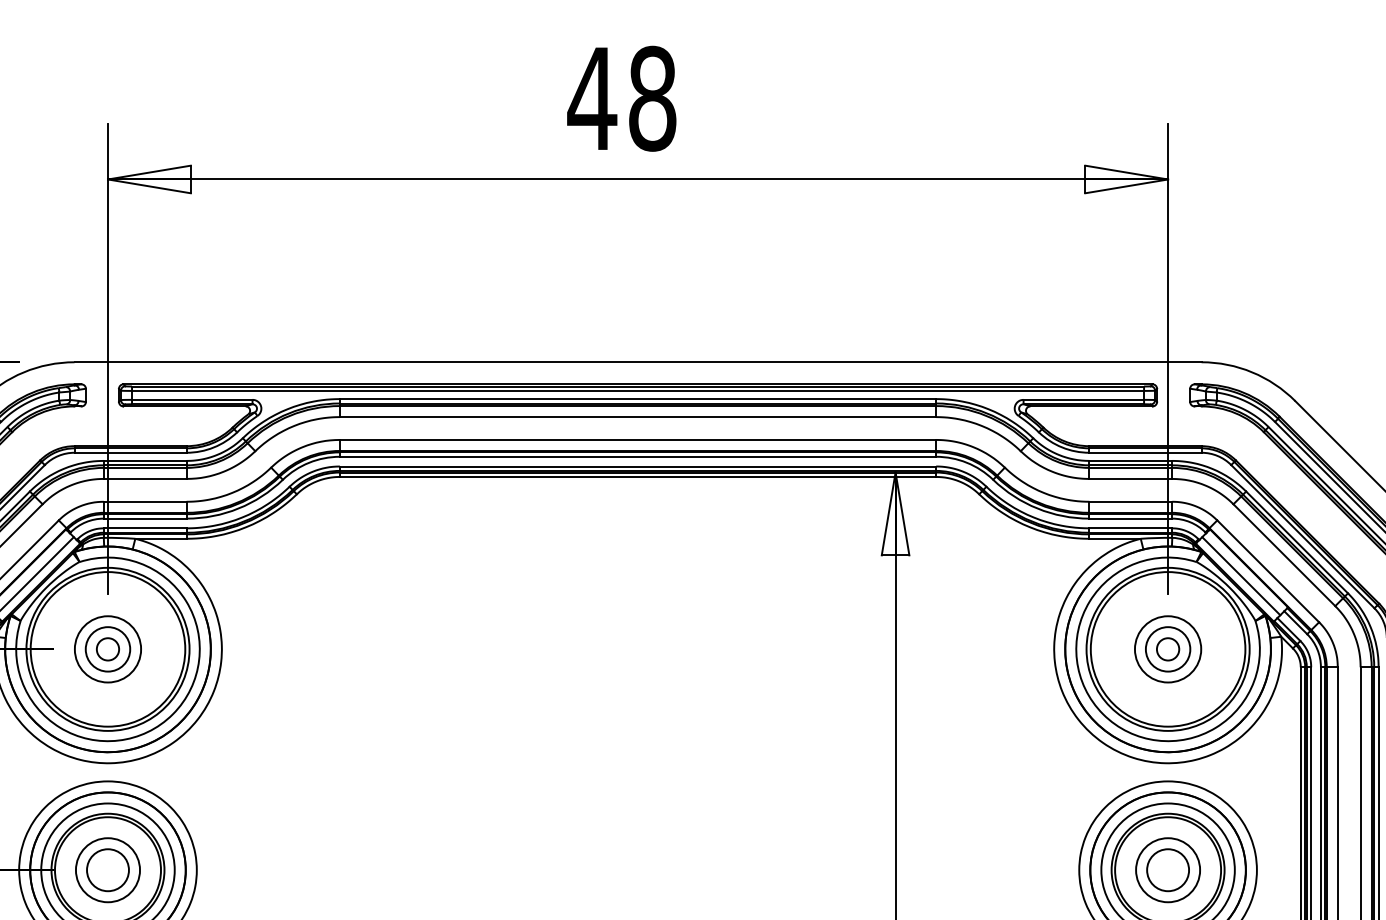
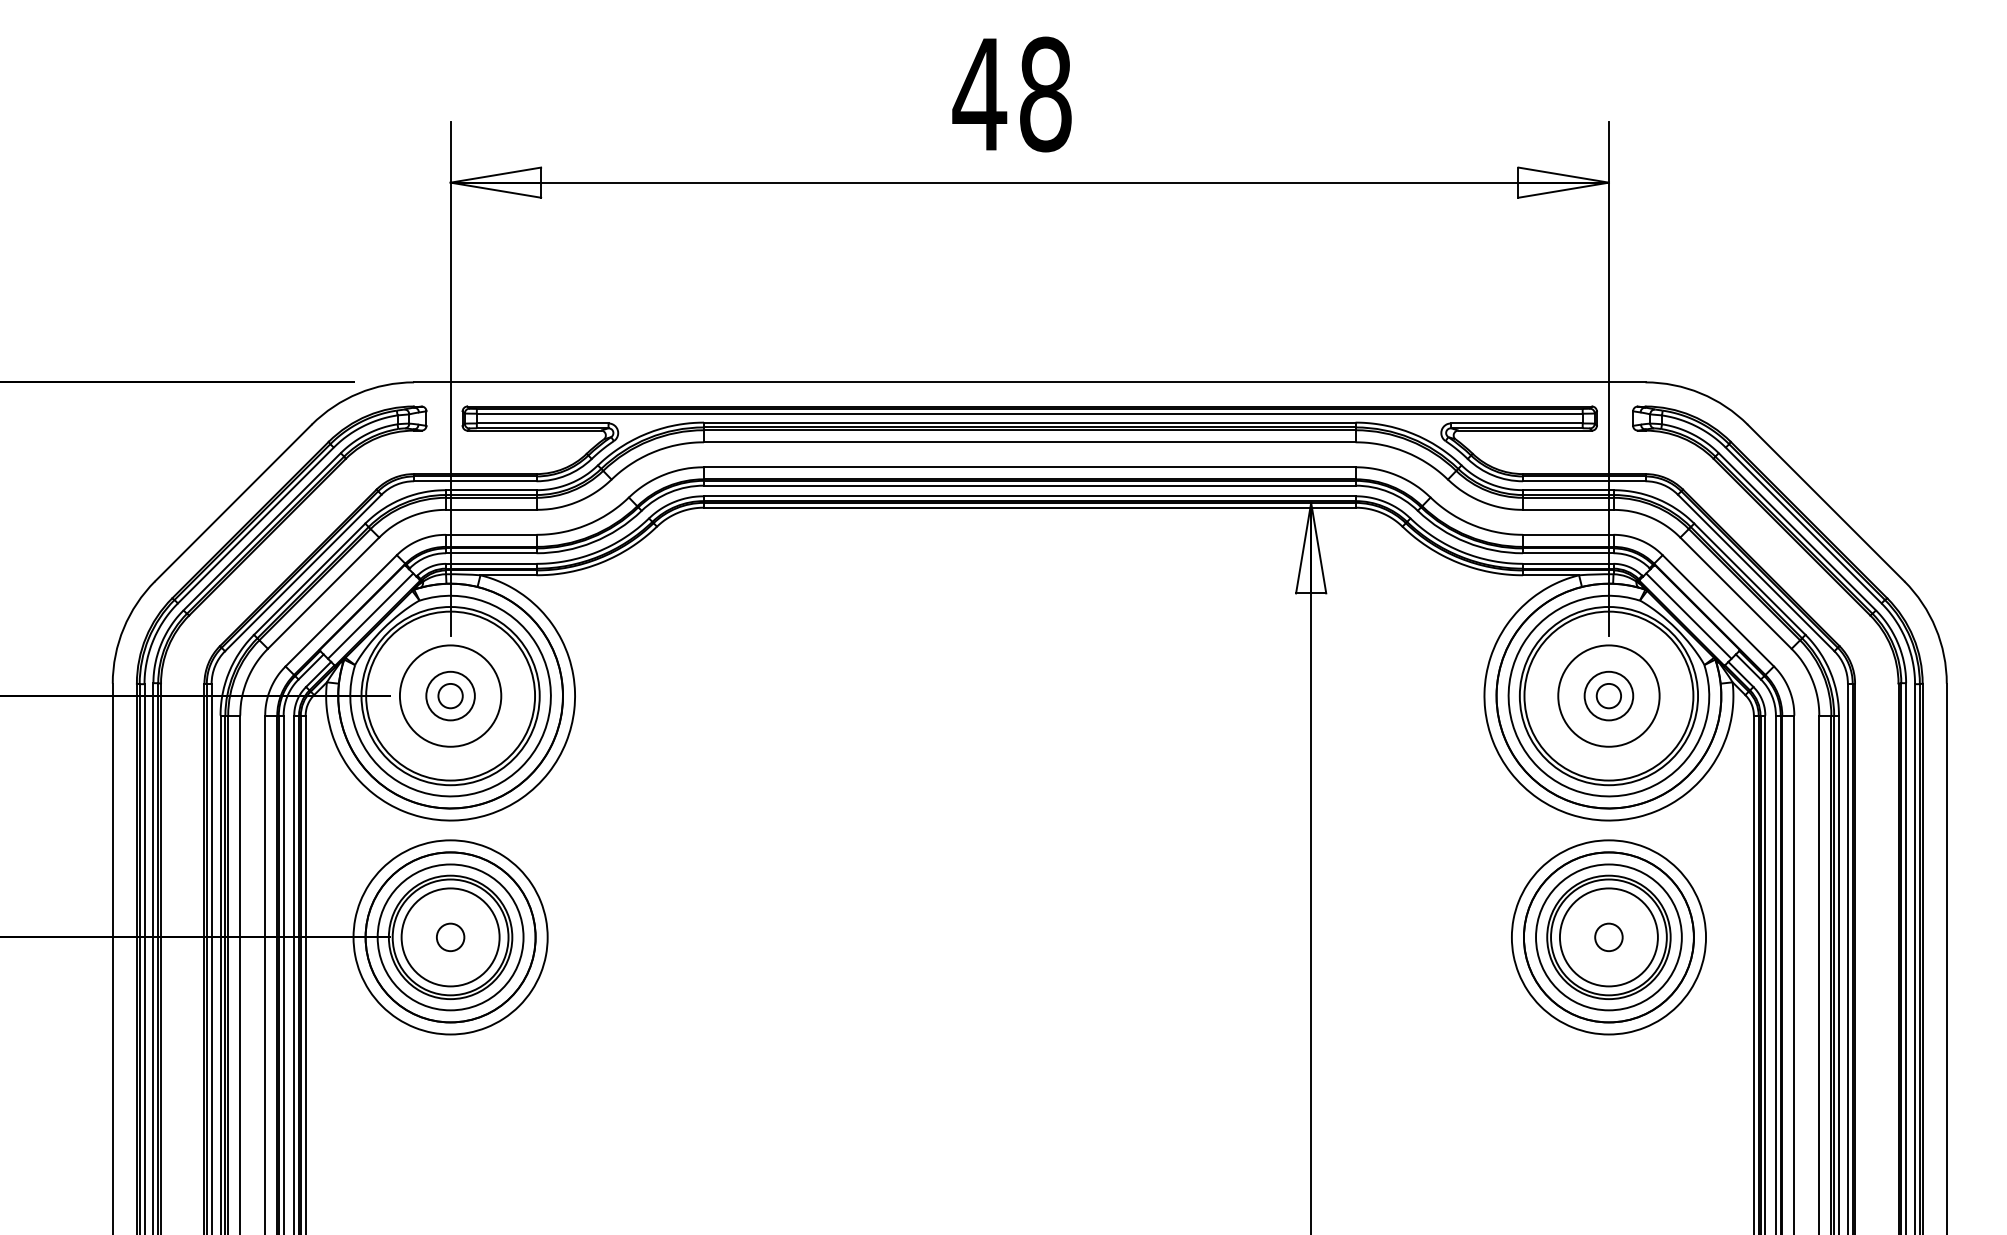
circle: (107, 648) -> (450, 695), size x1.4
circle: (1167, 648) -> (1608, 695), size x1.4
circle: (107, 870) -> (450, 937), size x0.6
circle: (107, 870) -> (450, 937), size x1.4
circle: (1167, 870) -> (1608, 937), size x0.6
circle: (1167, 870) -> (1608, 937), size x1.4

